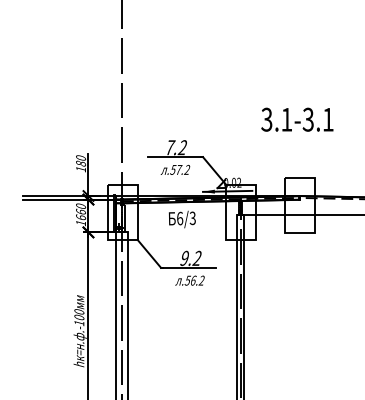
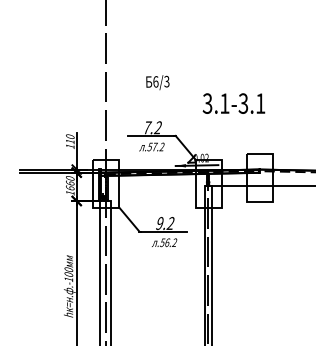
text: (297, 119) -> (234, 103), moved
text: (81, 163) -> (70, 141), 180 -> 110
text: (182, 219) -> (158, 82), moved

